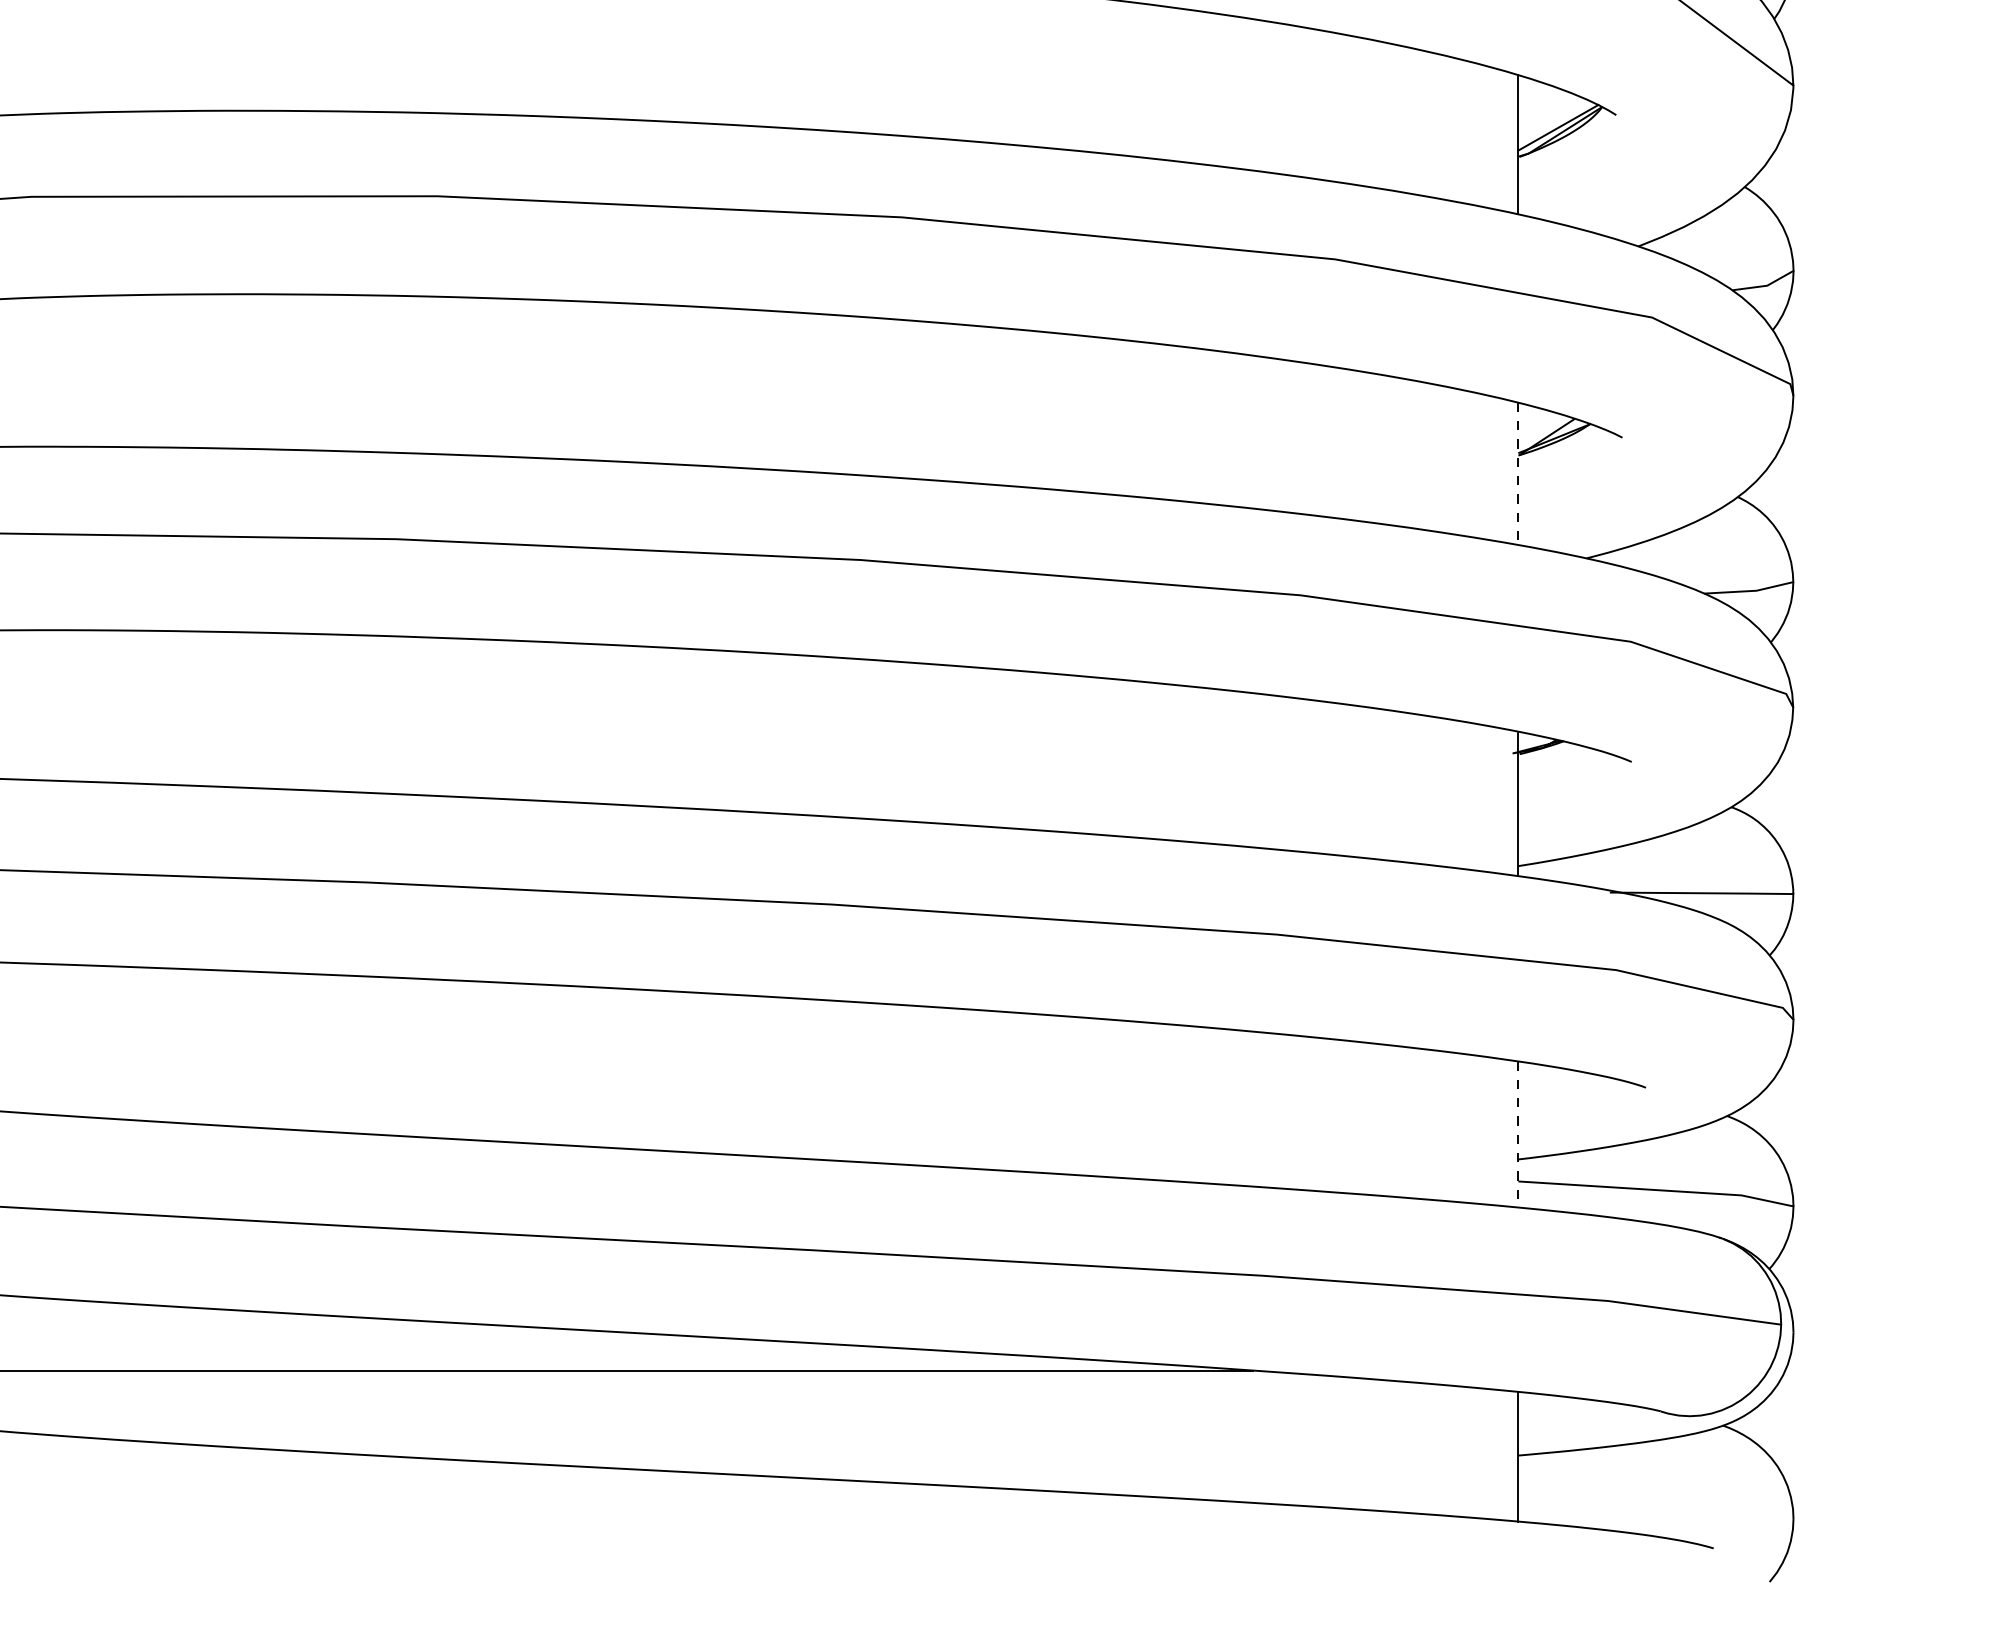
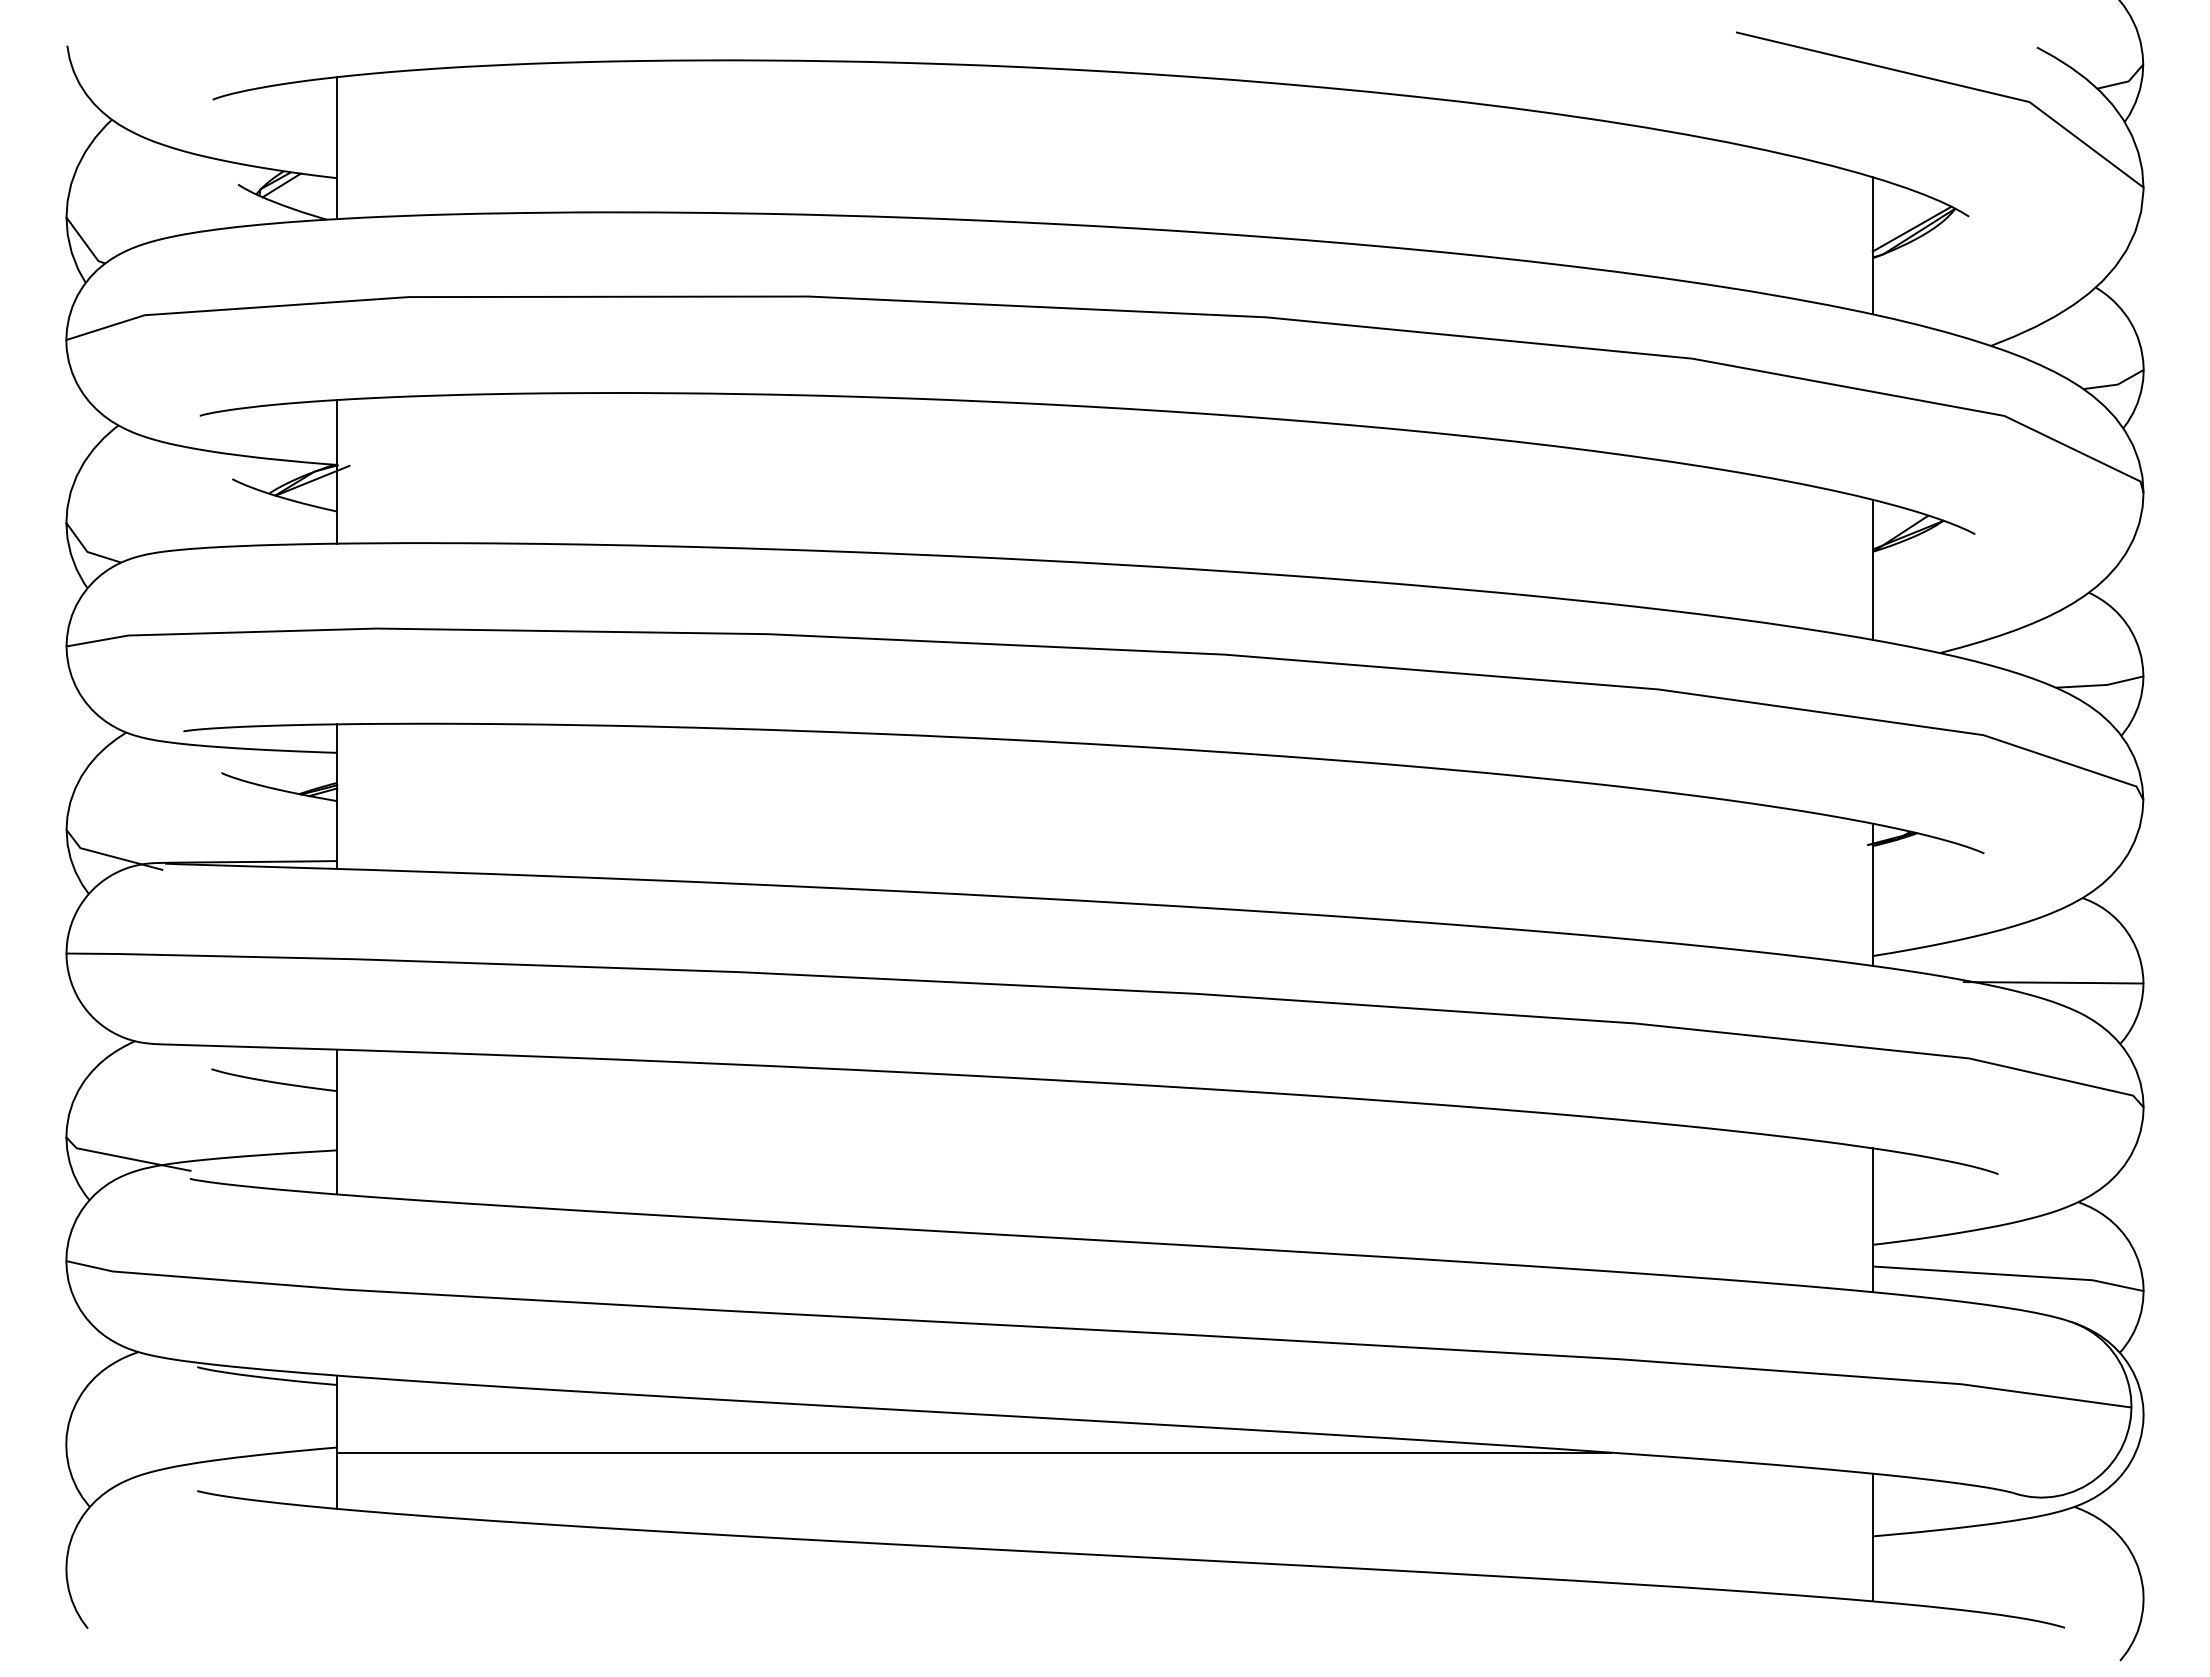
line: (1518, 474) -> (1872, 570), dashed -> solid
line: (1518, 1134) -> (1872, 1220), dashed -> solid

